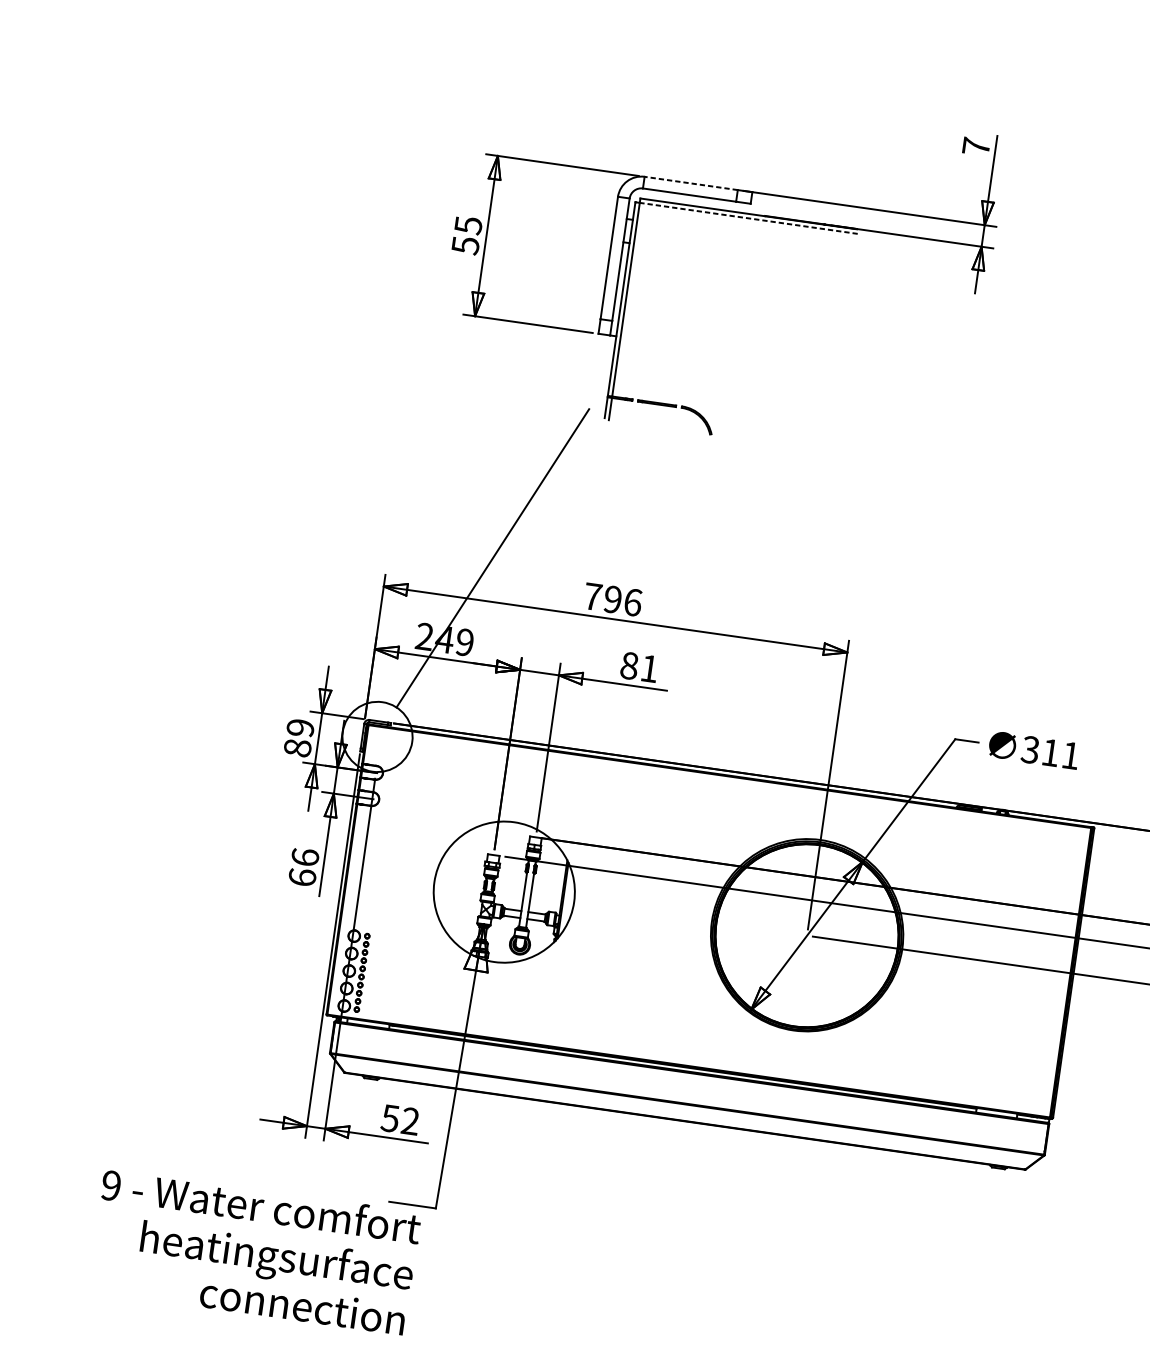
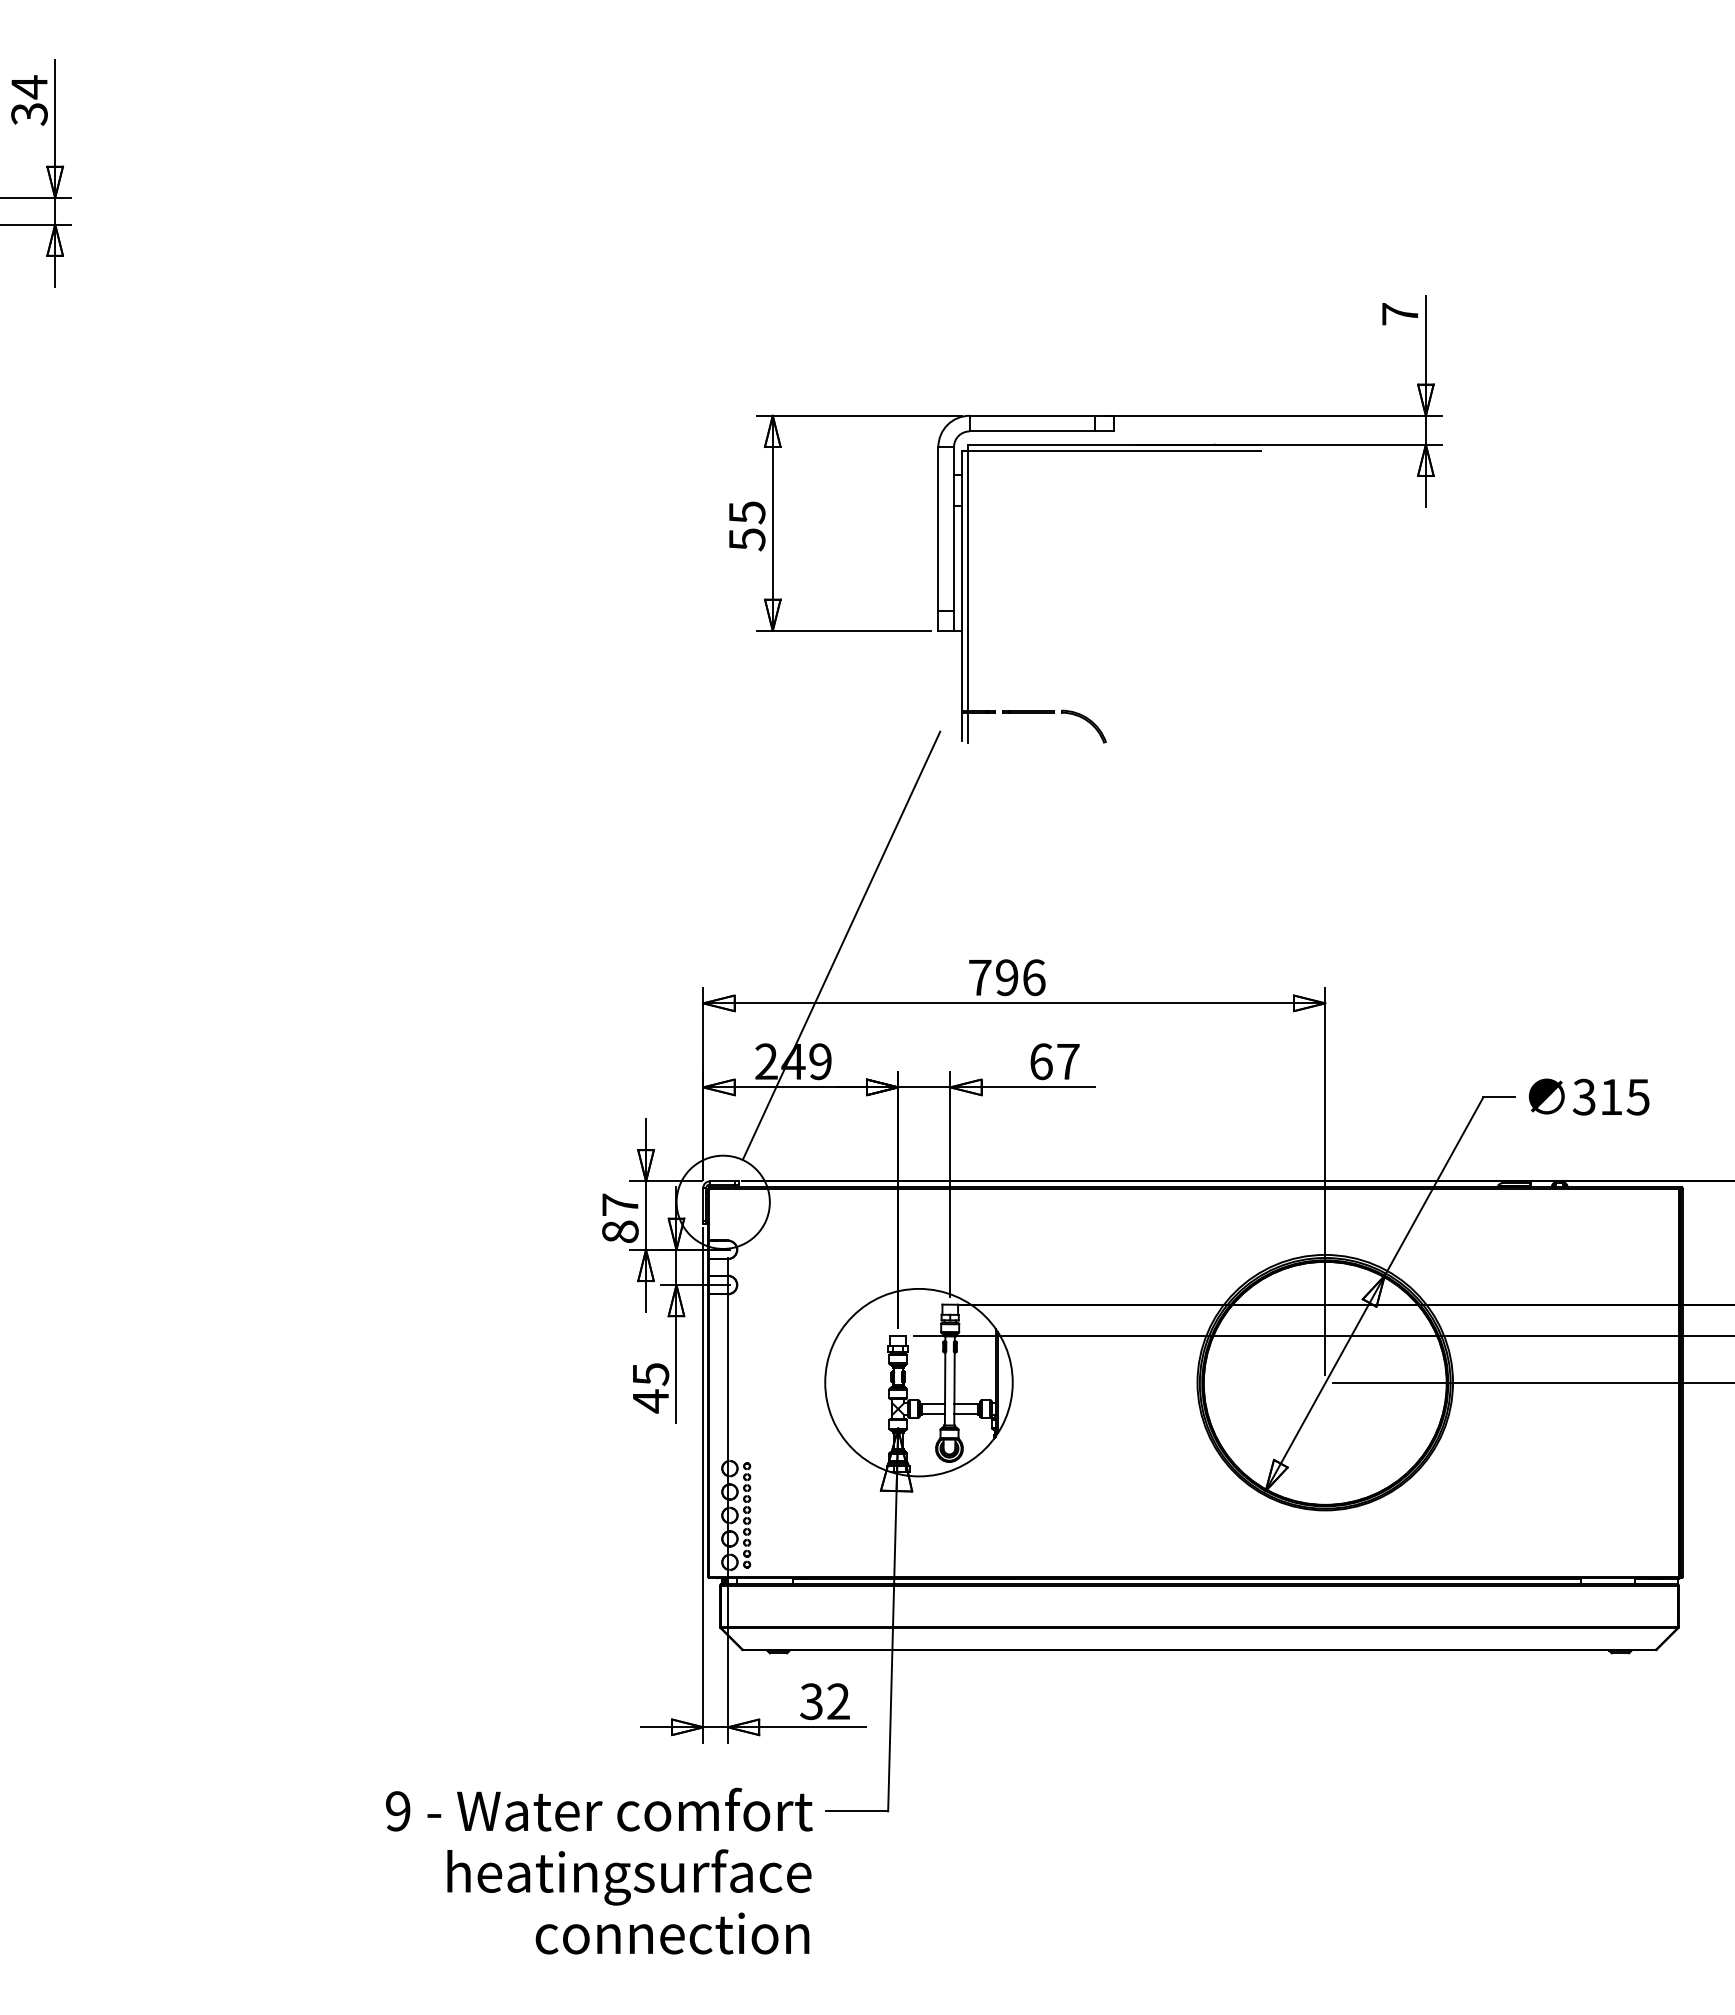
line: (691, 183) -> (1032, 415), dashed -> solid
line: (748, 217) -> (1113, 450), dashed -> solid
text: (639, 667) -> (1054, 1061), 81 -> 67
text: (300, 727) -> (620, 1204), 89 -> 87
text: (1070, 755) -> (1637, 1097), 311 -> 315
text: (303, 867) -> (650, 1387), 66 -> 45
text: (390, 1118) -> (811, 1701), 52 -> 32
text: (255, 1251) -> (599, 1870), moved

